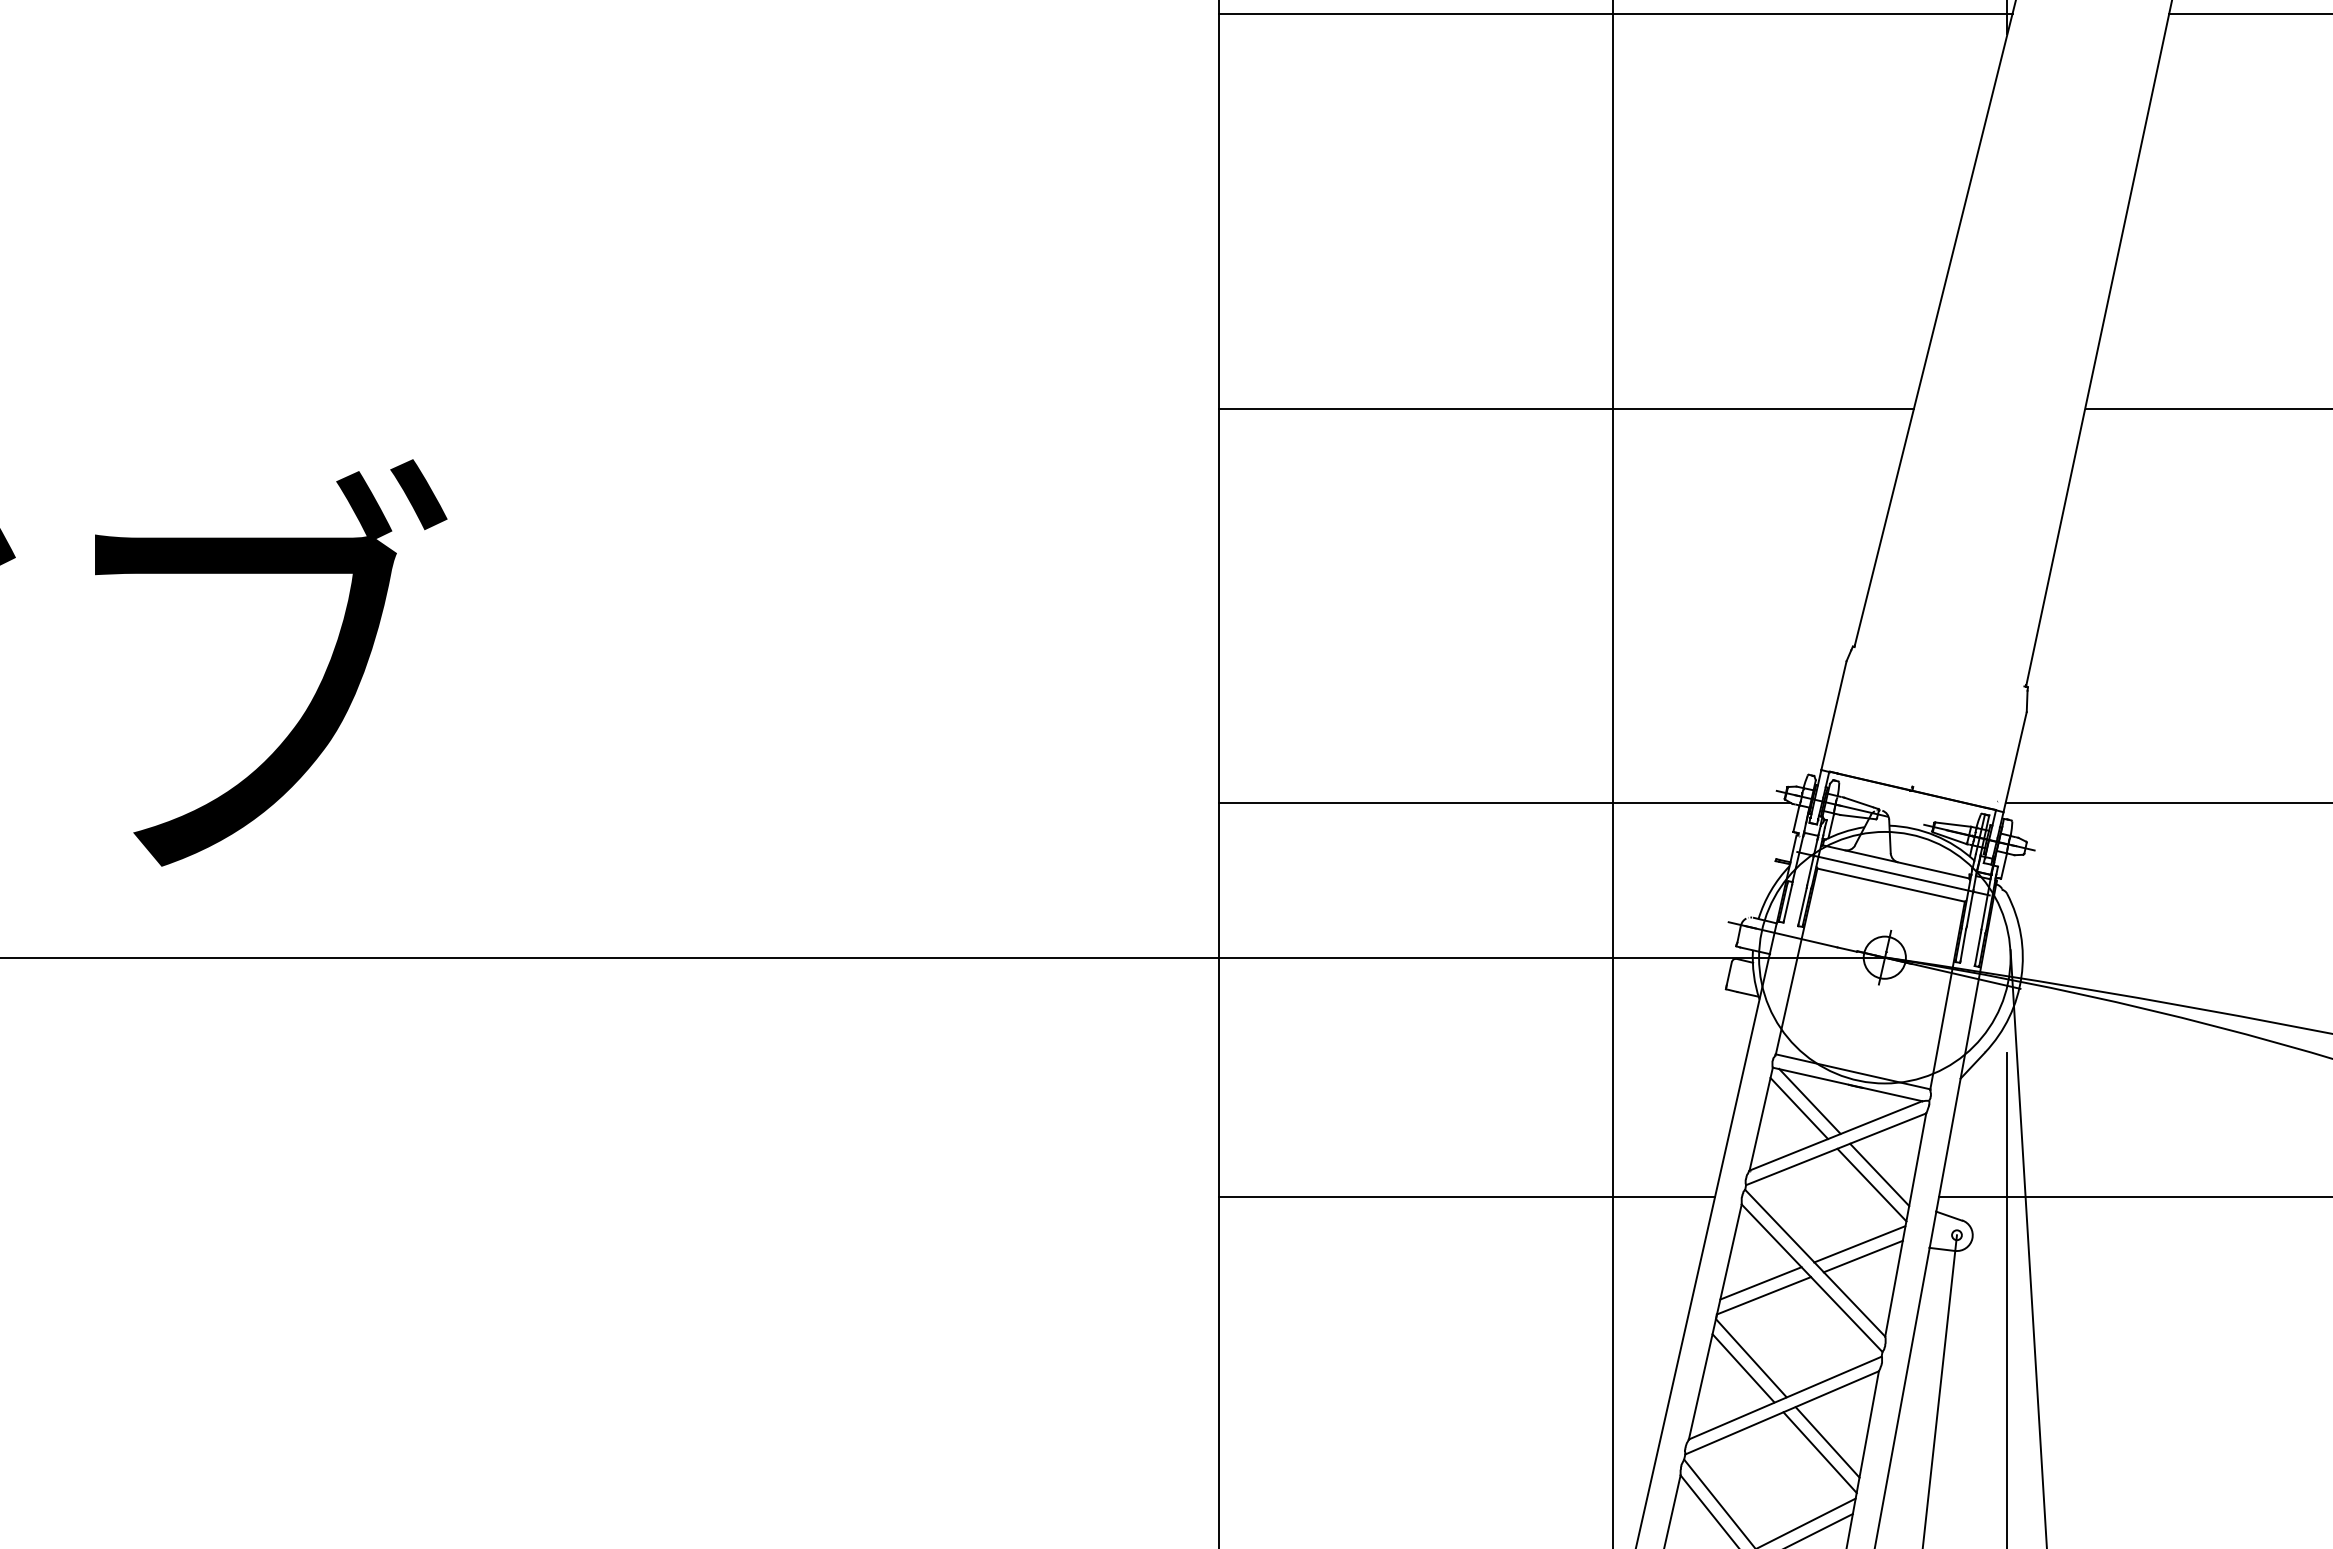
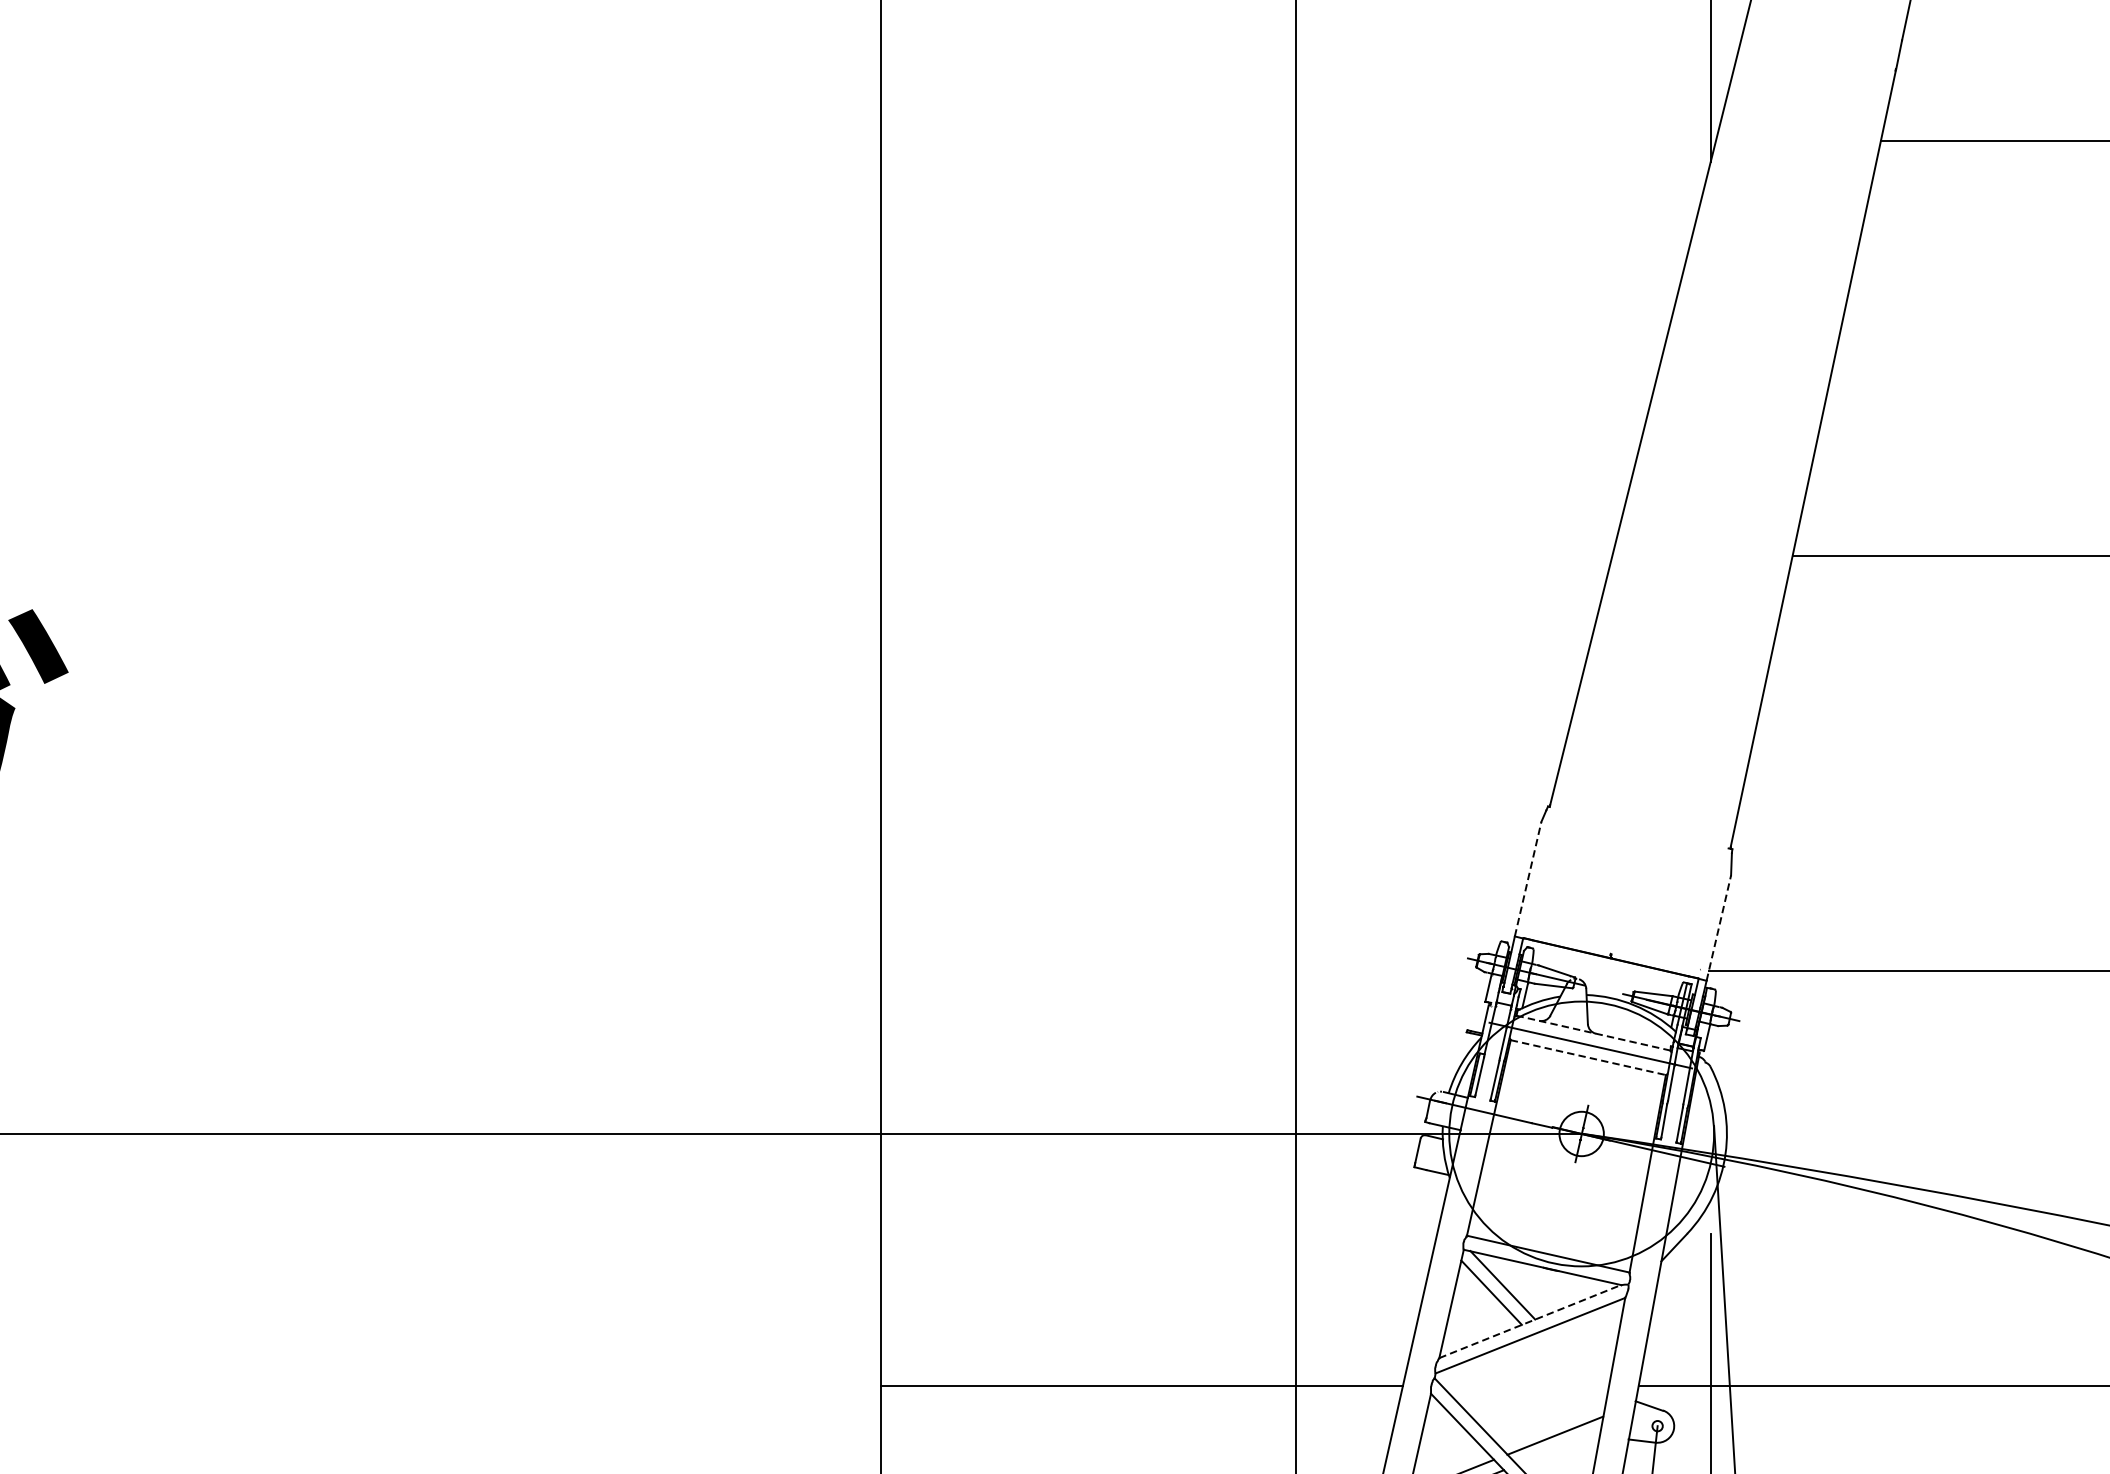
line: (1615, 14) -> (1298, 141), removed
line: (1566, 408) -> (1246, 555), removed
line: (1833, 715) -> (1527, 879), solid -> dashed
line: (2015, 761) -> (1719, 927), solid -> dashed
line: (1504, 802) -> (1181, 970), removed
line: (1896, 861) -> (1593, 1032), solid -> dashed
line: (1891, 885) -> (1588, 1057), solid -> dashed
line: (1836, 1135) -> (1530, 1321), solid -> dashed
line: (1879, 1174) -> (1576, 1362), removed
line: (1871, 1184) -> (1567, 1372), removed
line: (1862, 1256) -> (1558, 1448), removed

